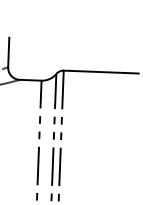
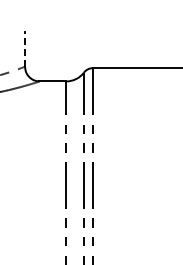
line: (9, 52) -> (25, 48), solid -> dashed

